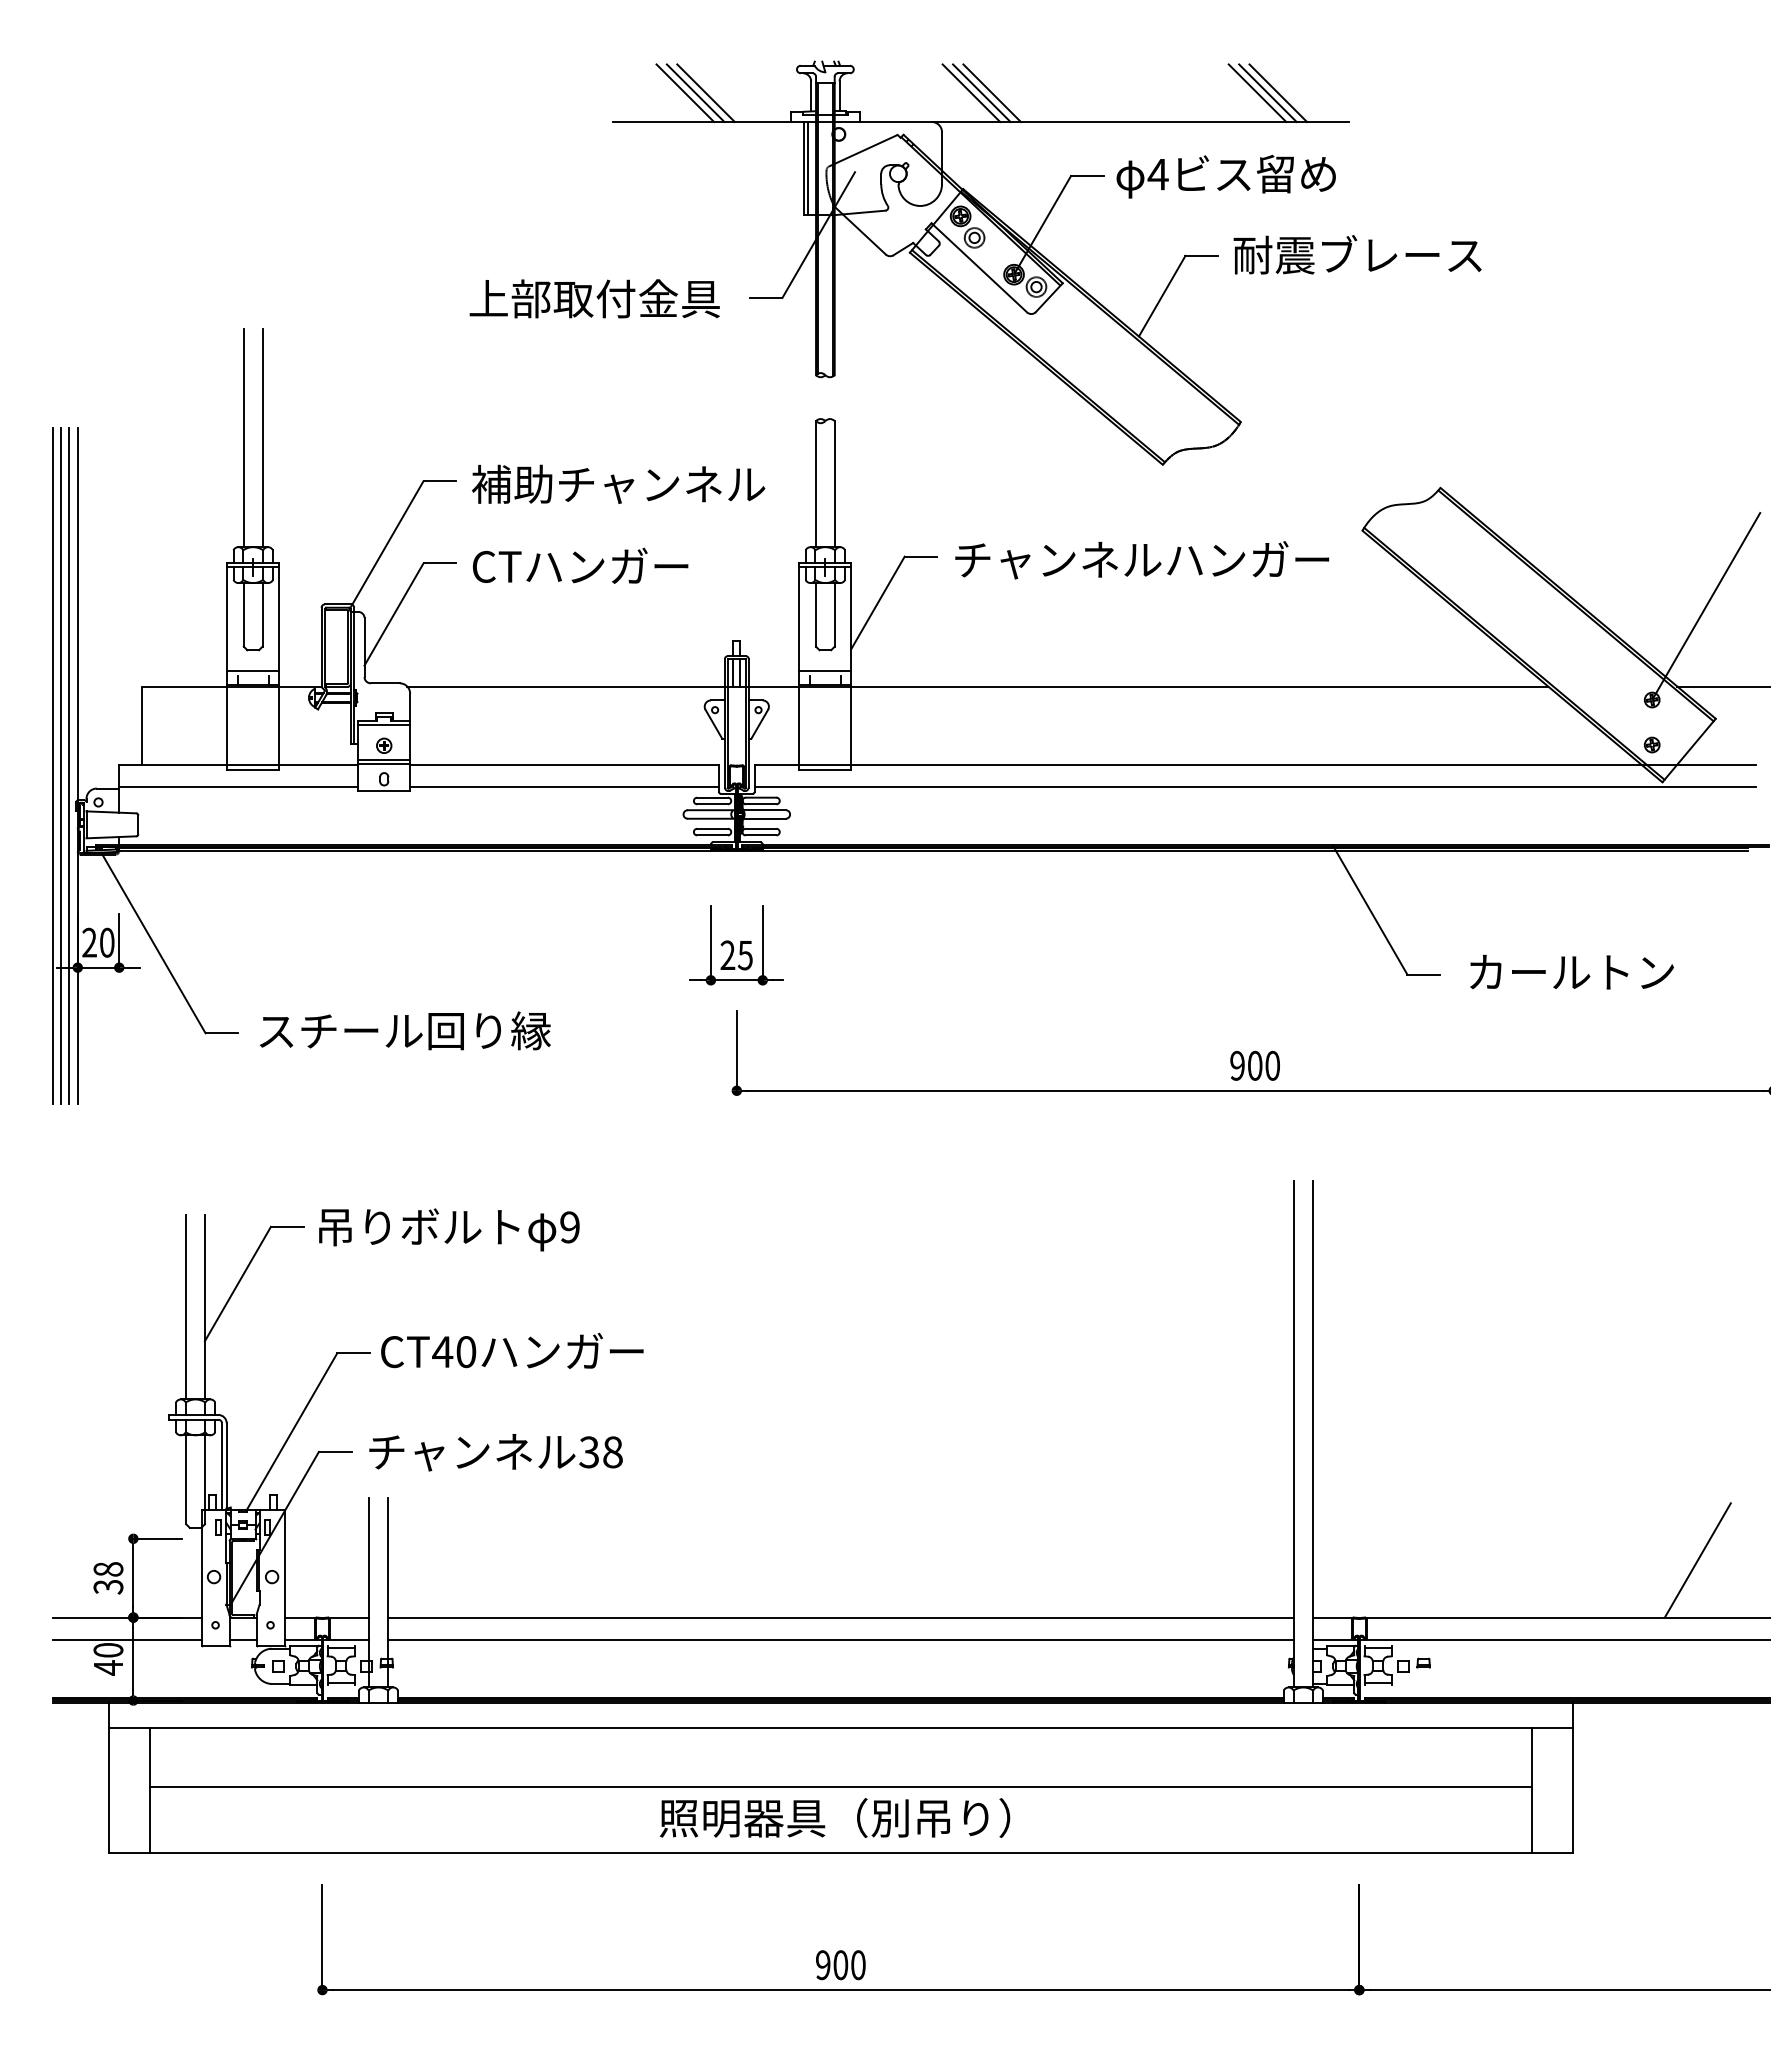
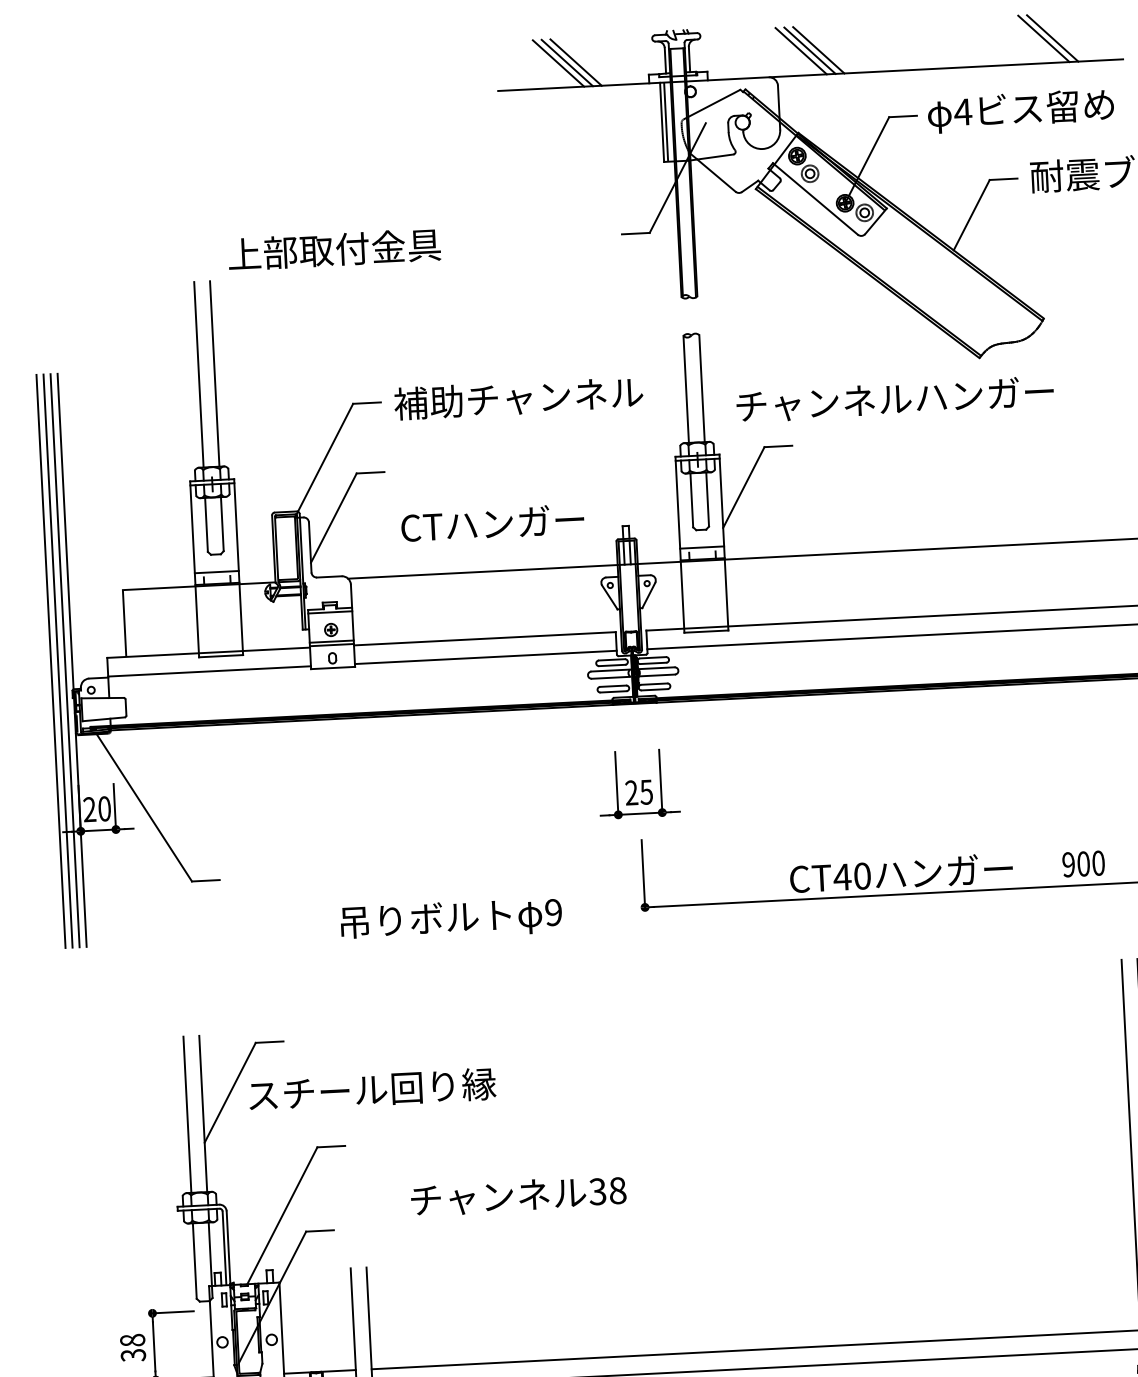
line: (1278, 92) -> (1061, 37), removed
text: (594, 298) -> (334, 249), moved
text: (1142, 560) -> (895, 399), moved
text: (580, 565) -> (492, 522), moved
text: (405, 1030) -> (372, 1089), moved
text: (449, 1229) -> (451, 919), moved
text: (512, 1350) -> (901, 872), moved
text: (495, 1452) -> (518, 1195), moved

